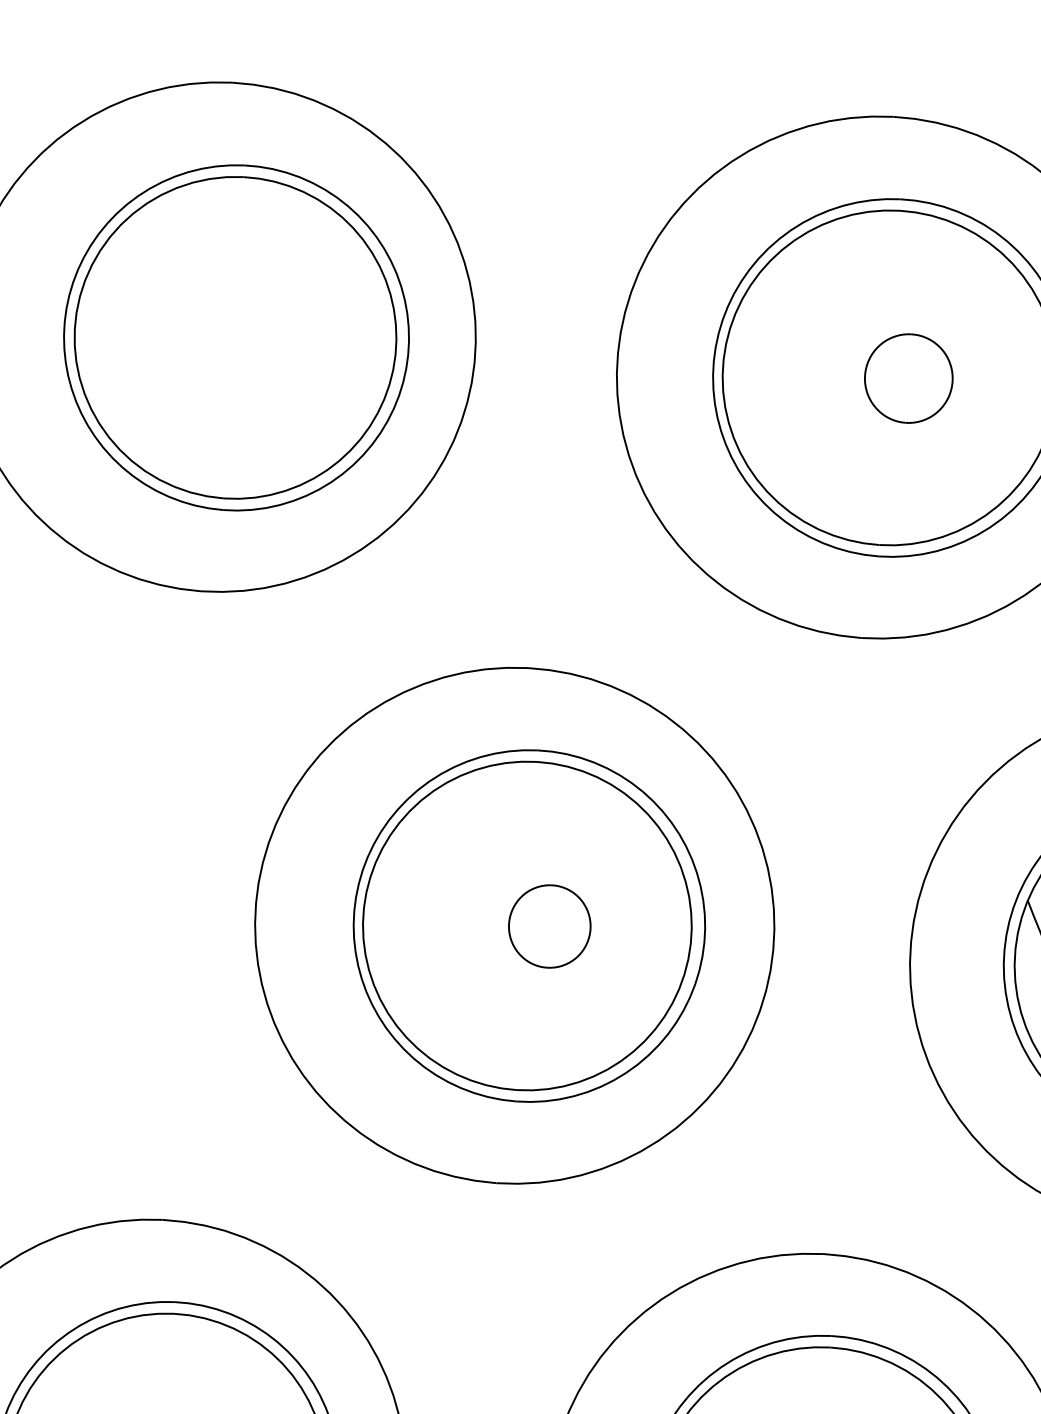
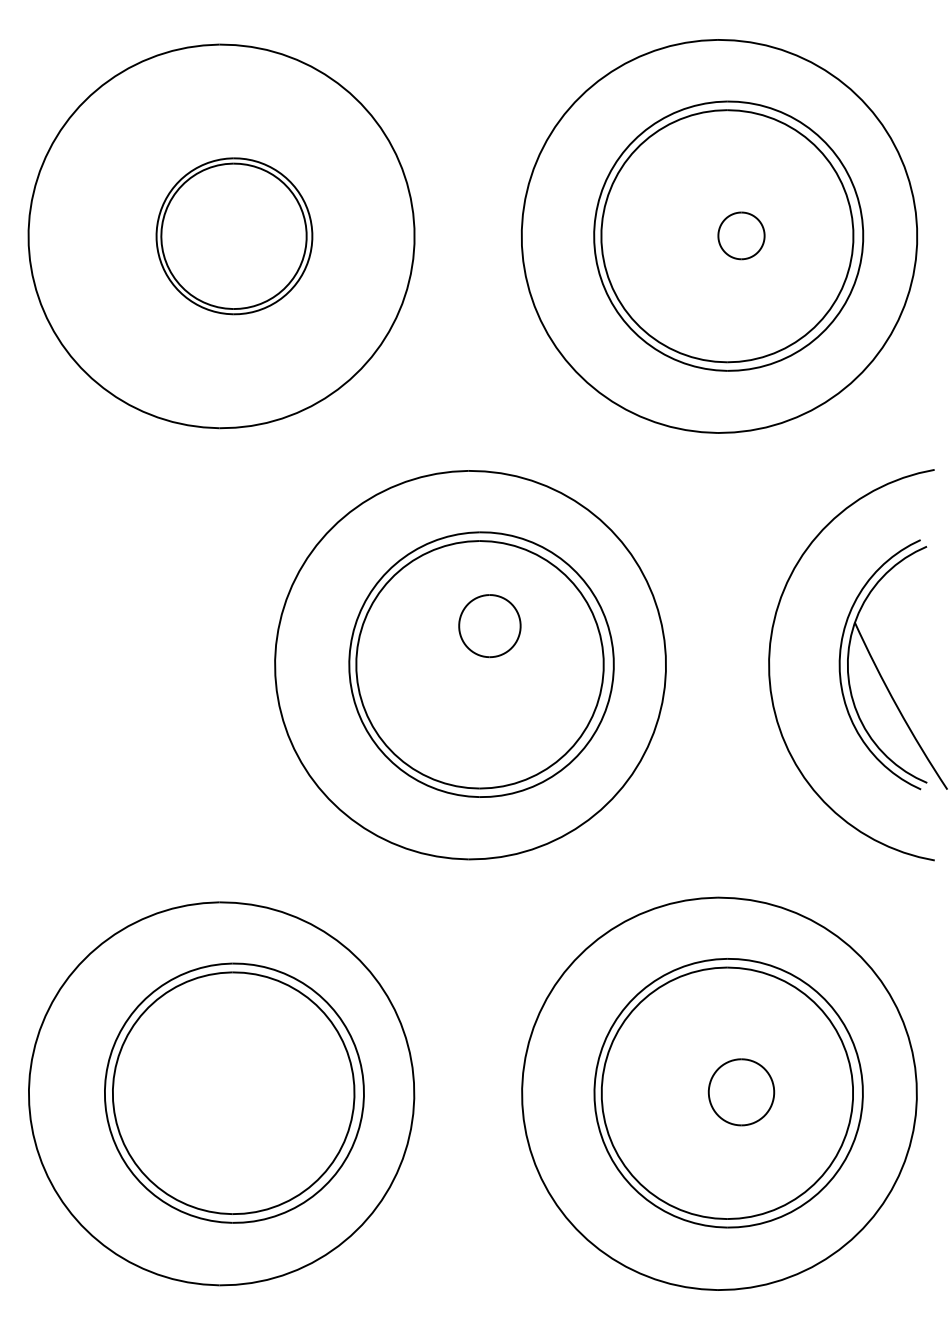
part: (236, 338) -> (234, 236), size x0.6
part: (908, 378) -> (741, 235), size x0.7
part: (549, 927) -> (489, 626), moved

